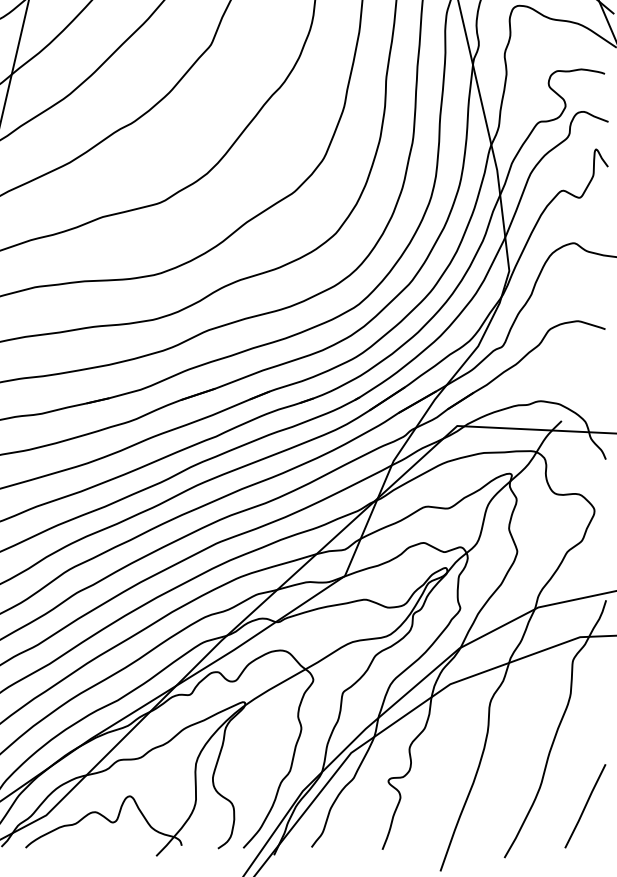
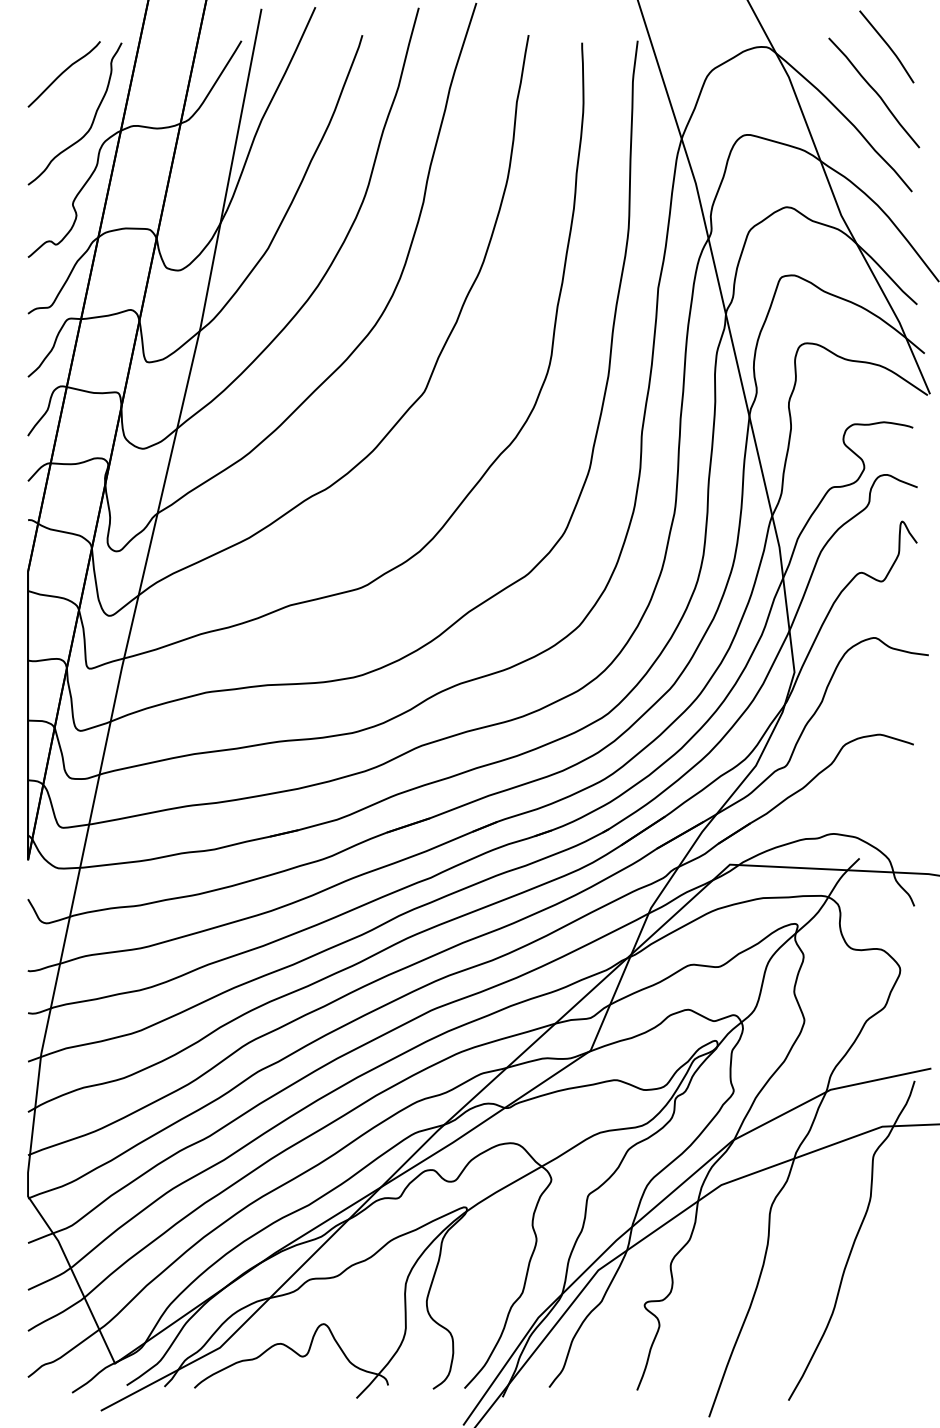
line: (585, 806) -> (888, 1336), removed

